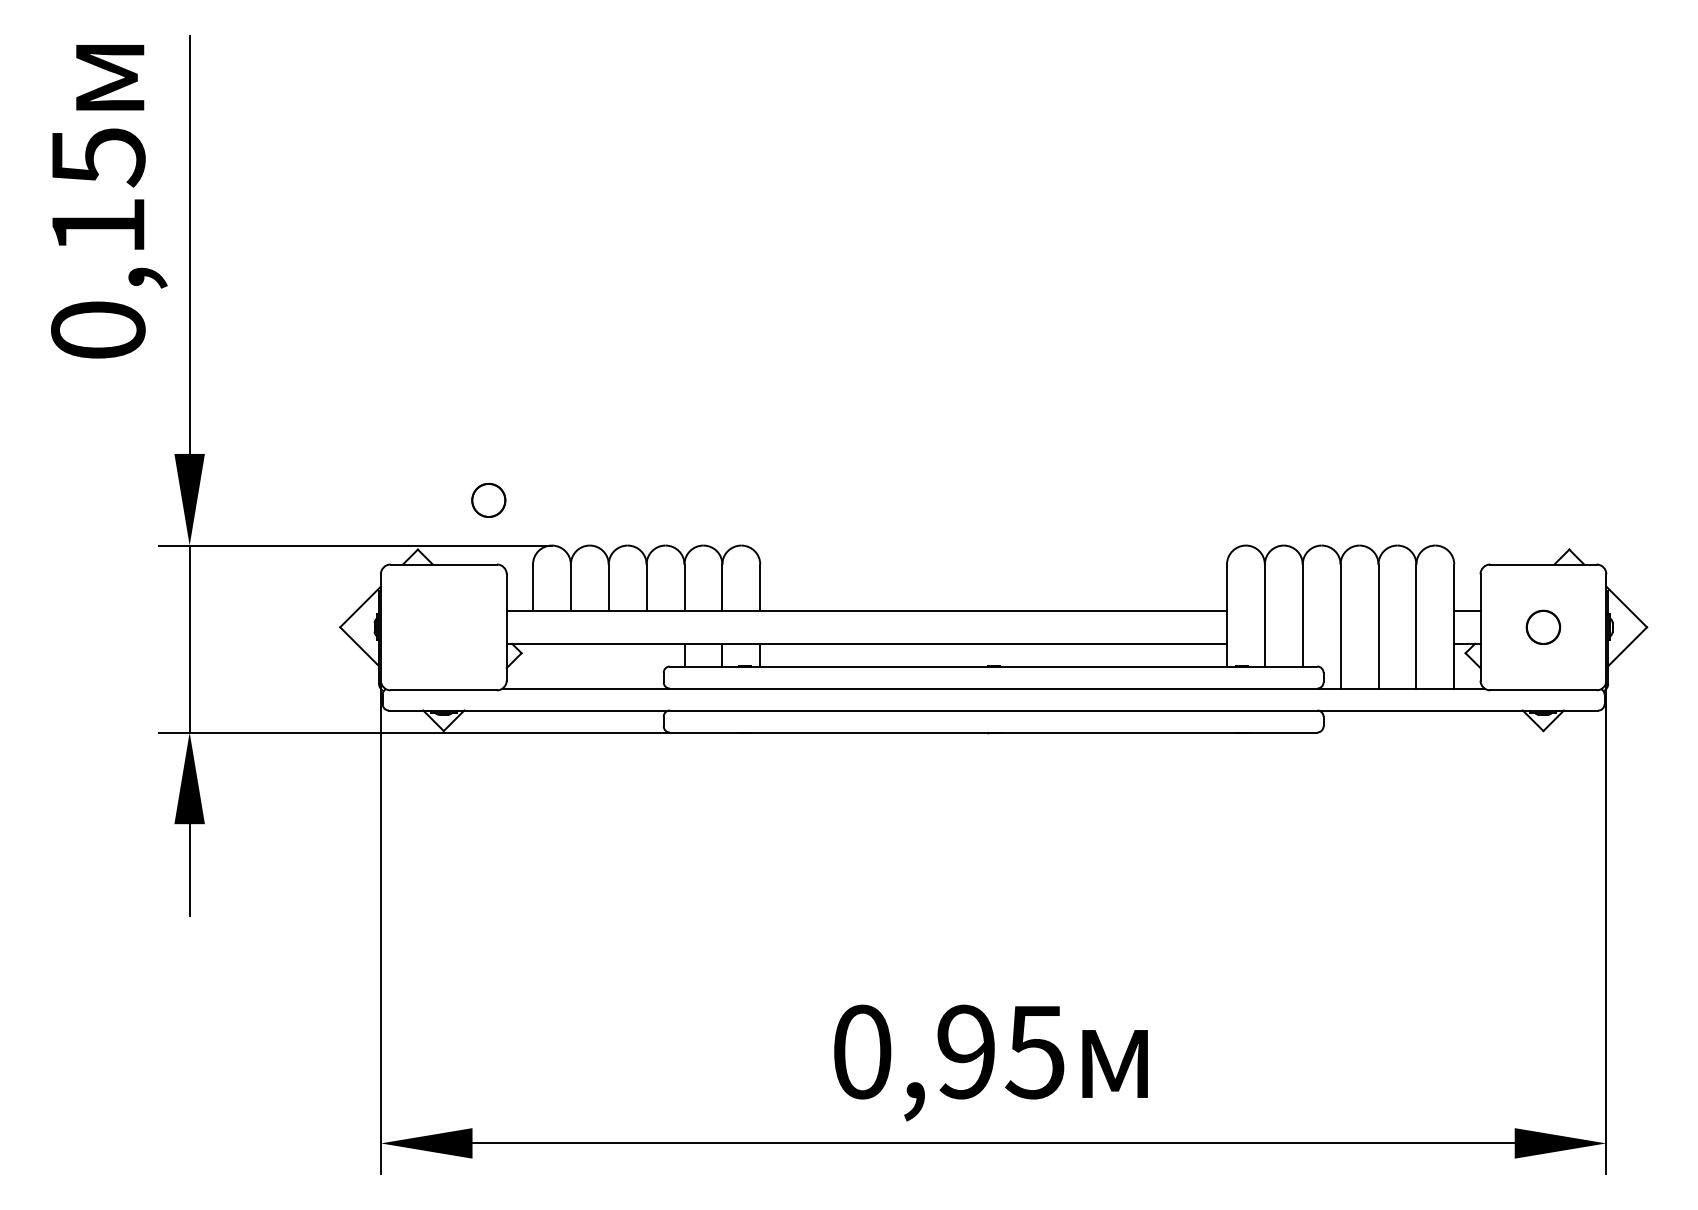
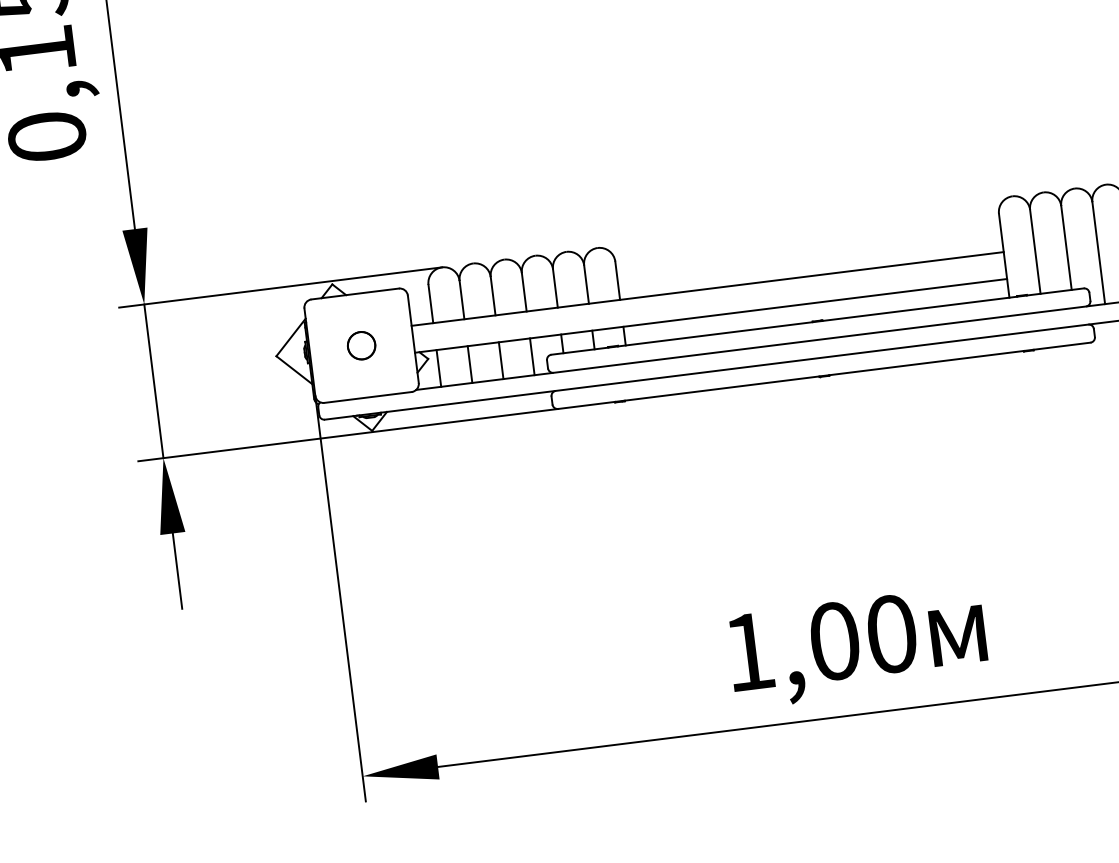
circle: (488, 499) -> (361, 345), moved
line: (533, 665) -> (439, 367), added
line: (570, 665) -> (469, 364), added
line: (608, 665) -> (500, 360), added
line: (646, 665) -> (532, 356), added
text: (949, 1051) -> (820, 642), 0,95 -> 1,00

